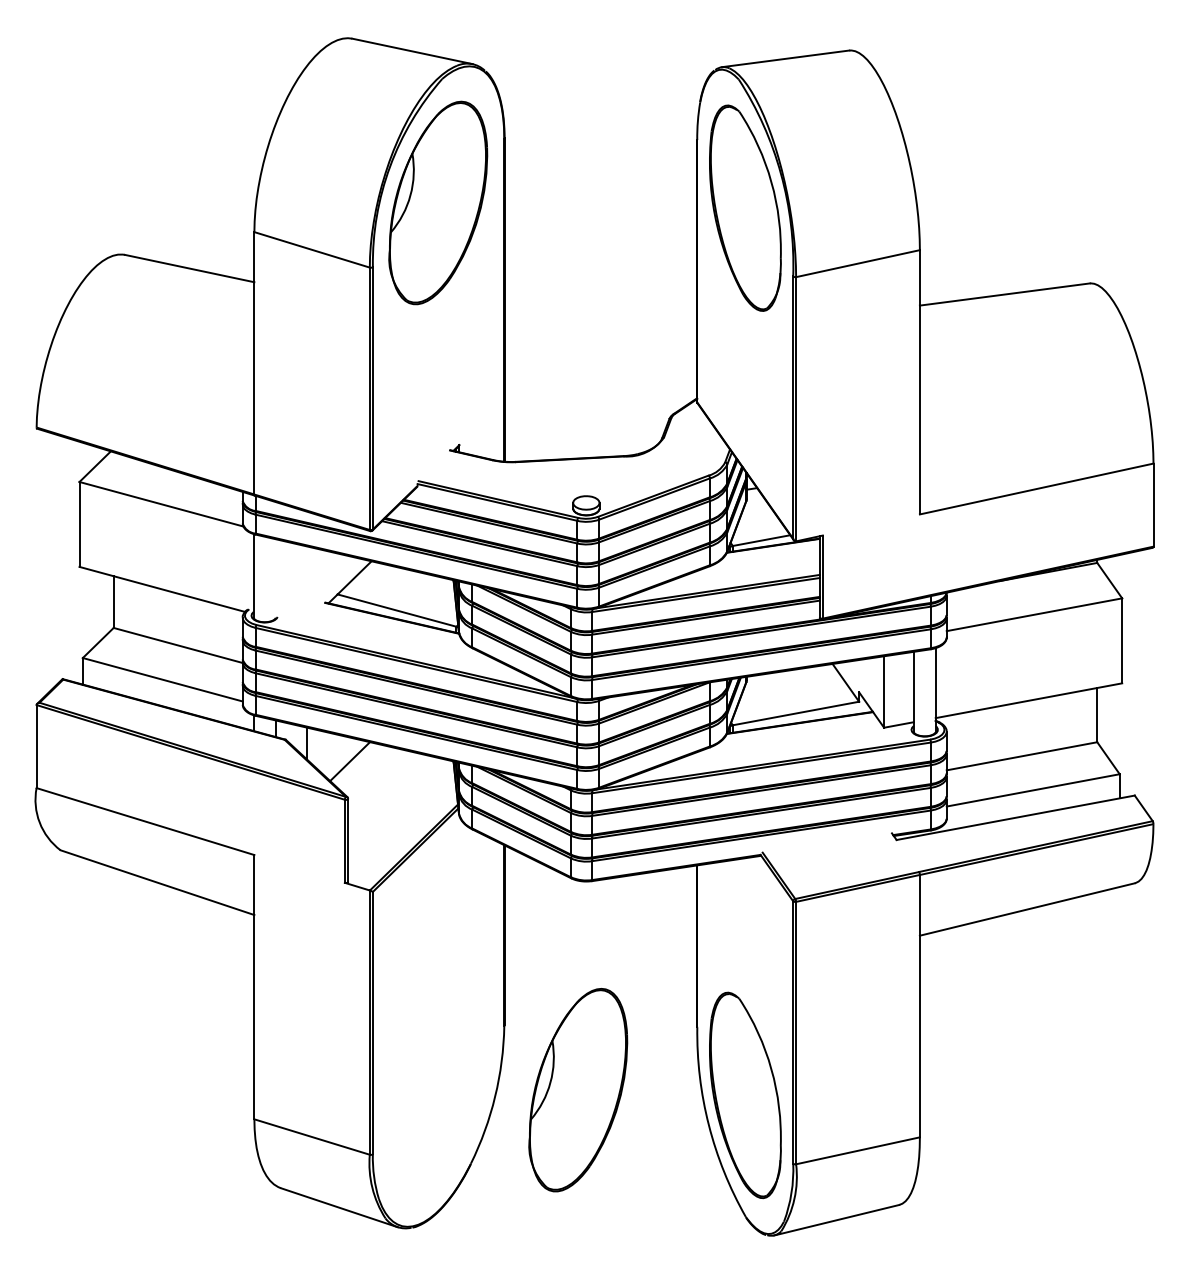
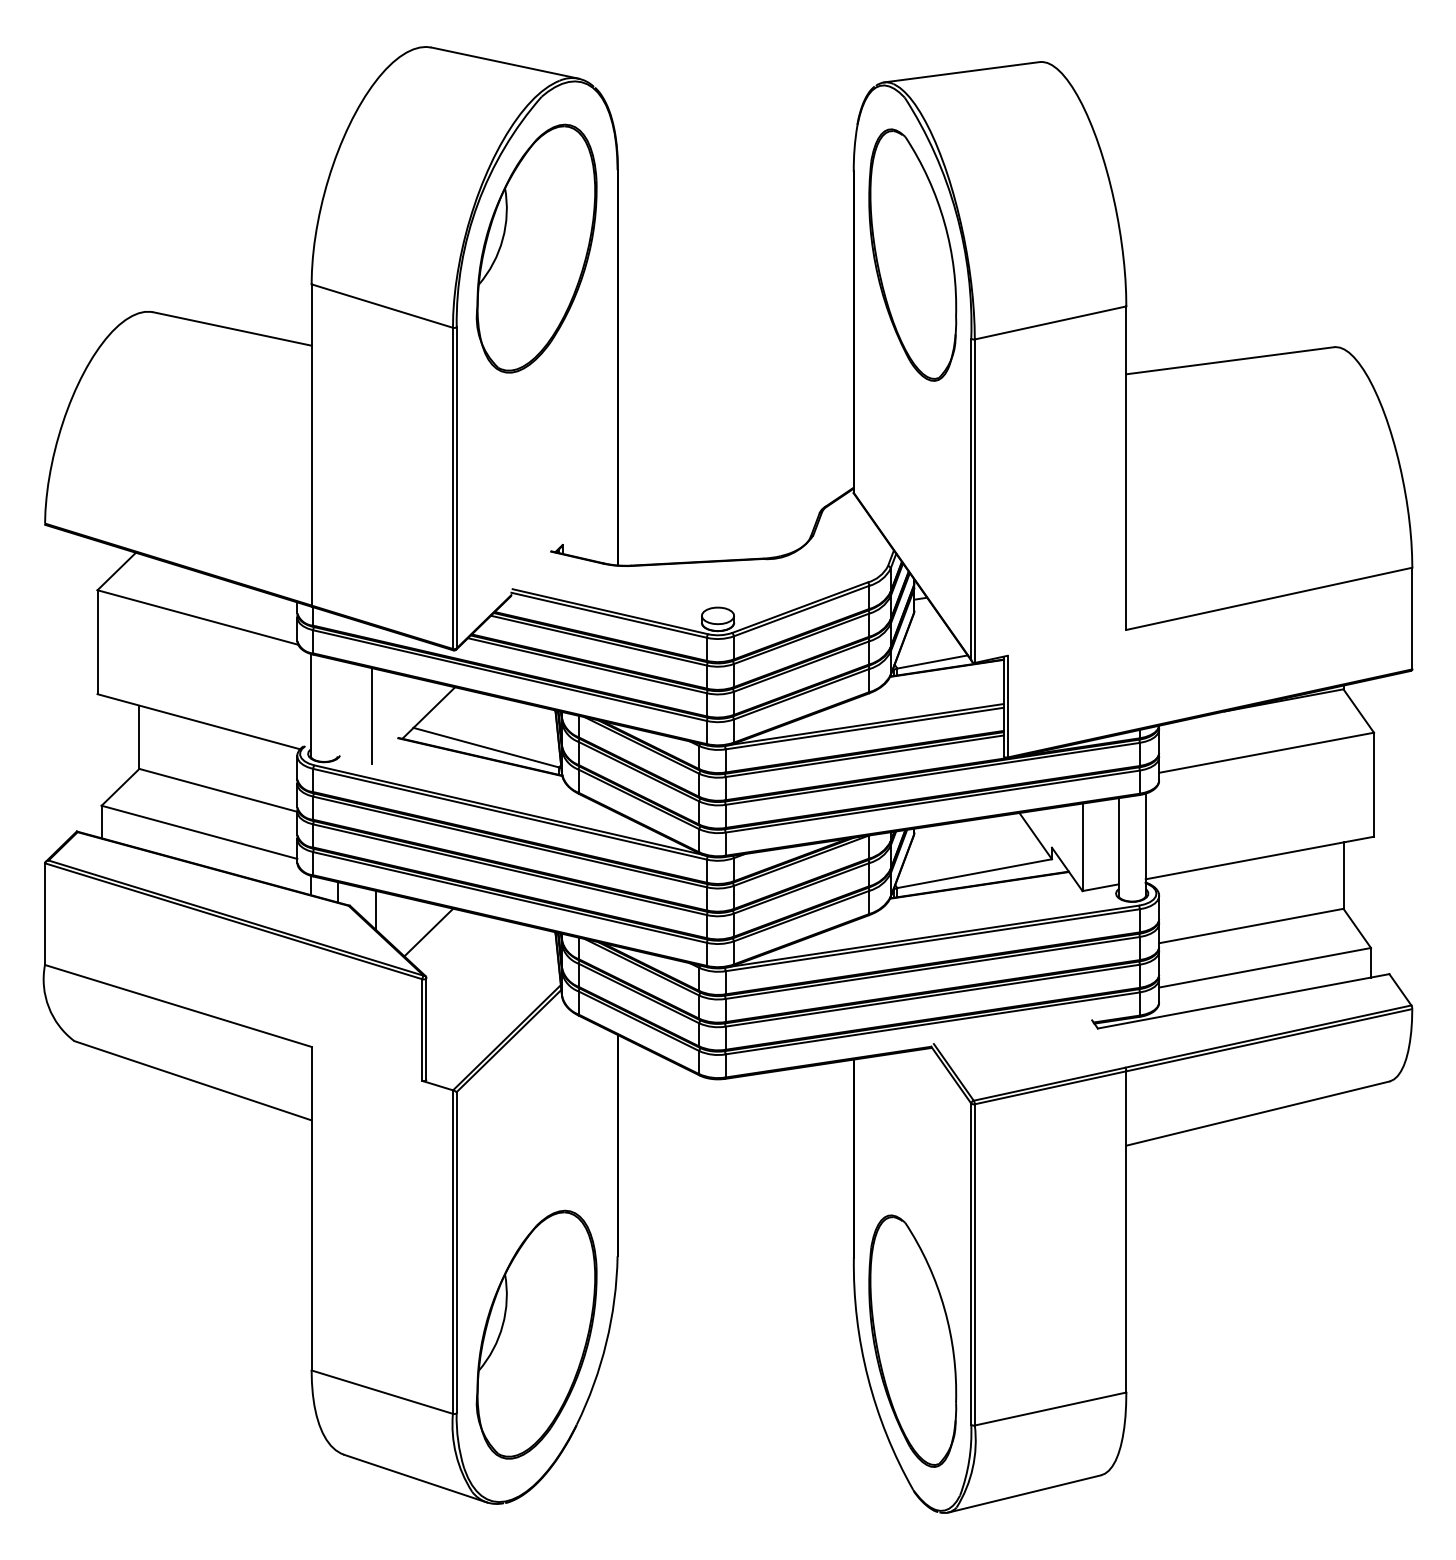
line: (303, 584) -> (371, 715), added
part: (578, 1090) -> (537, 1335), moved

